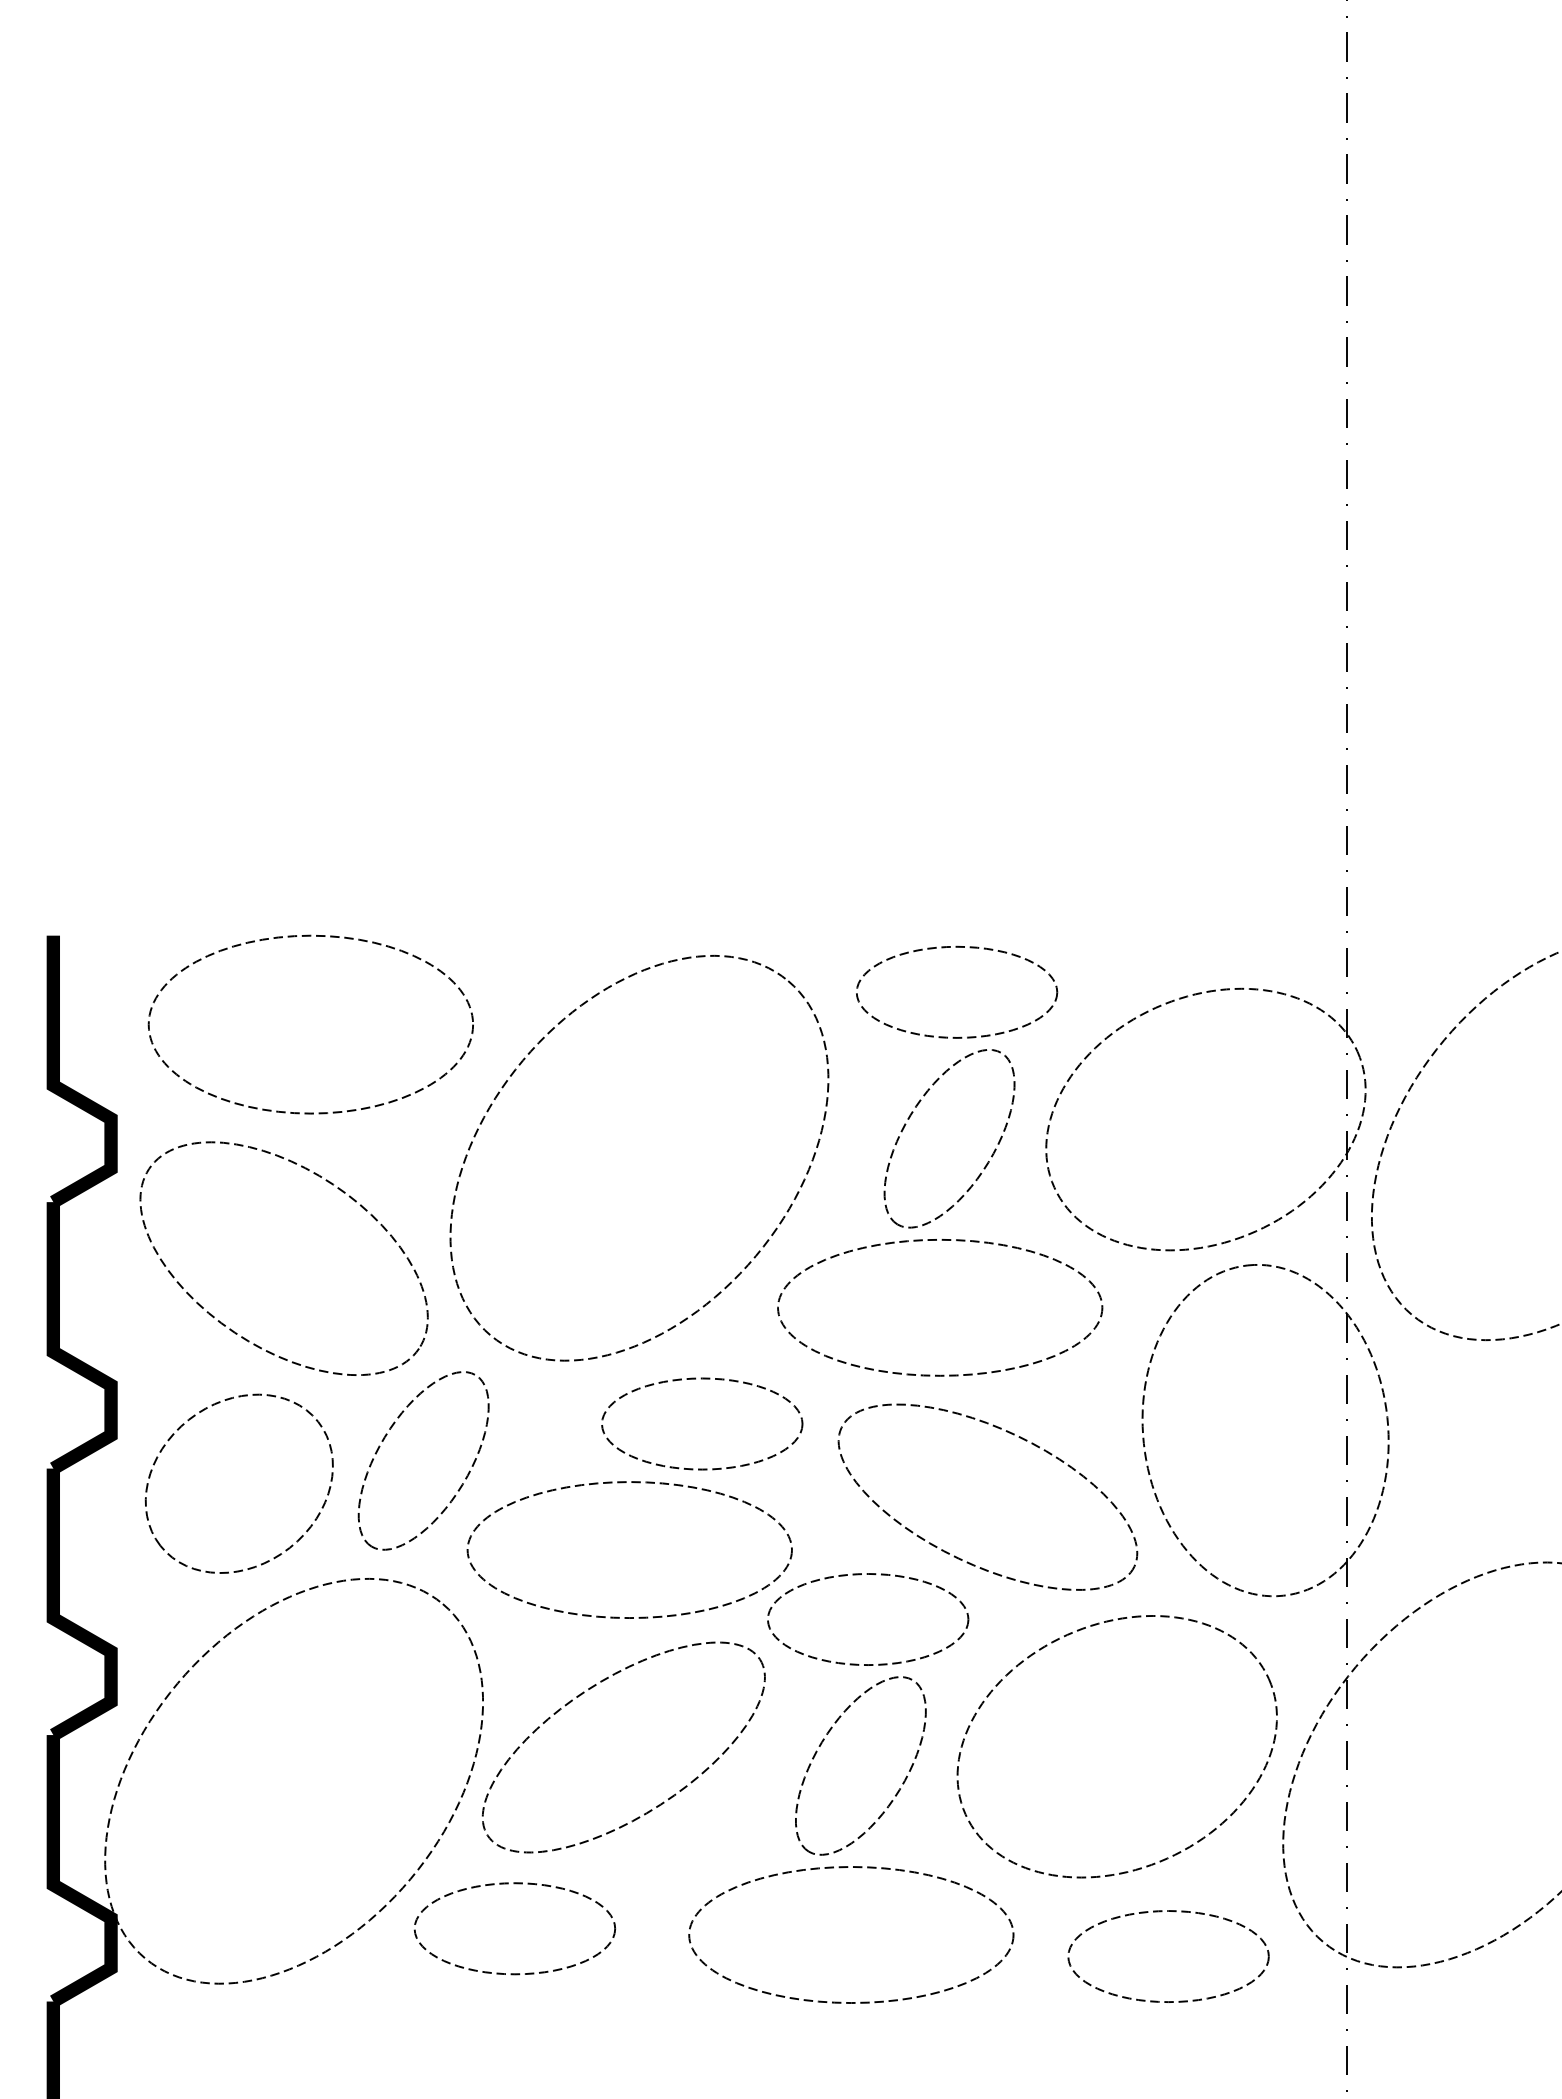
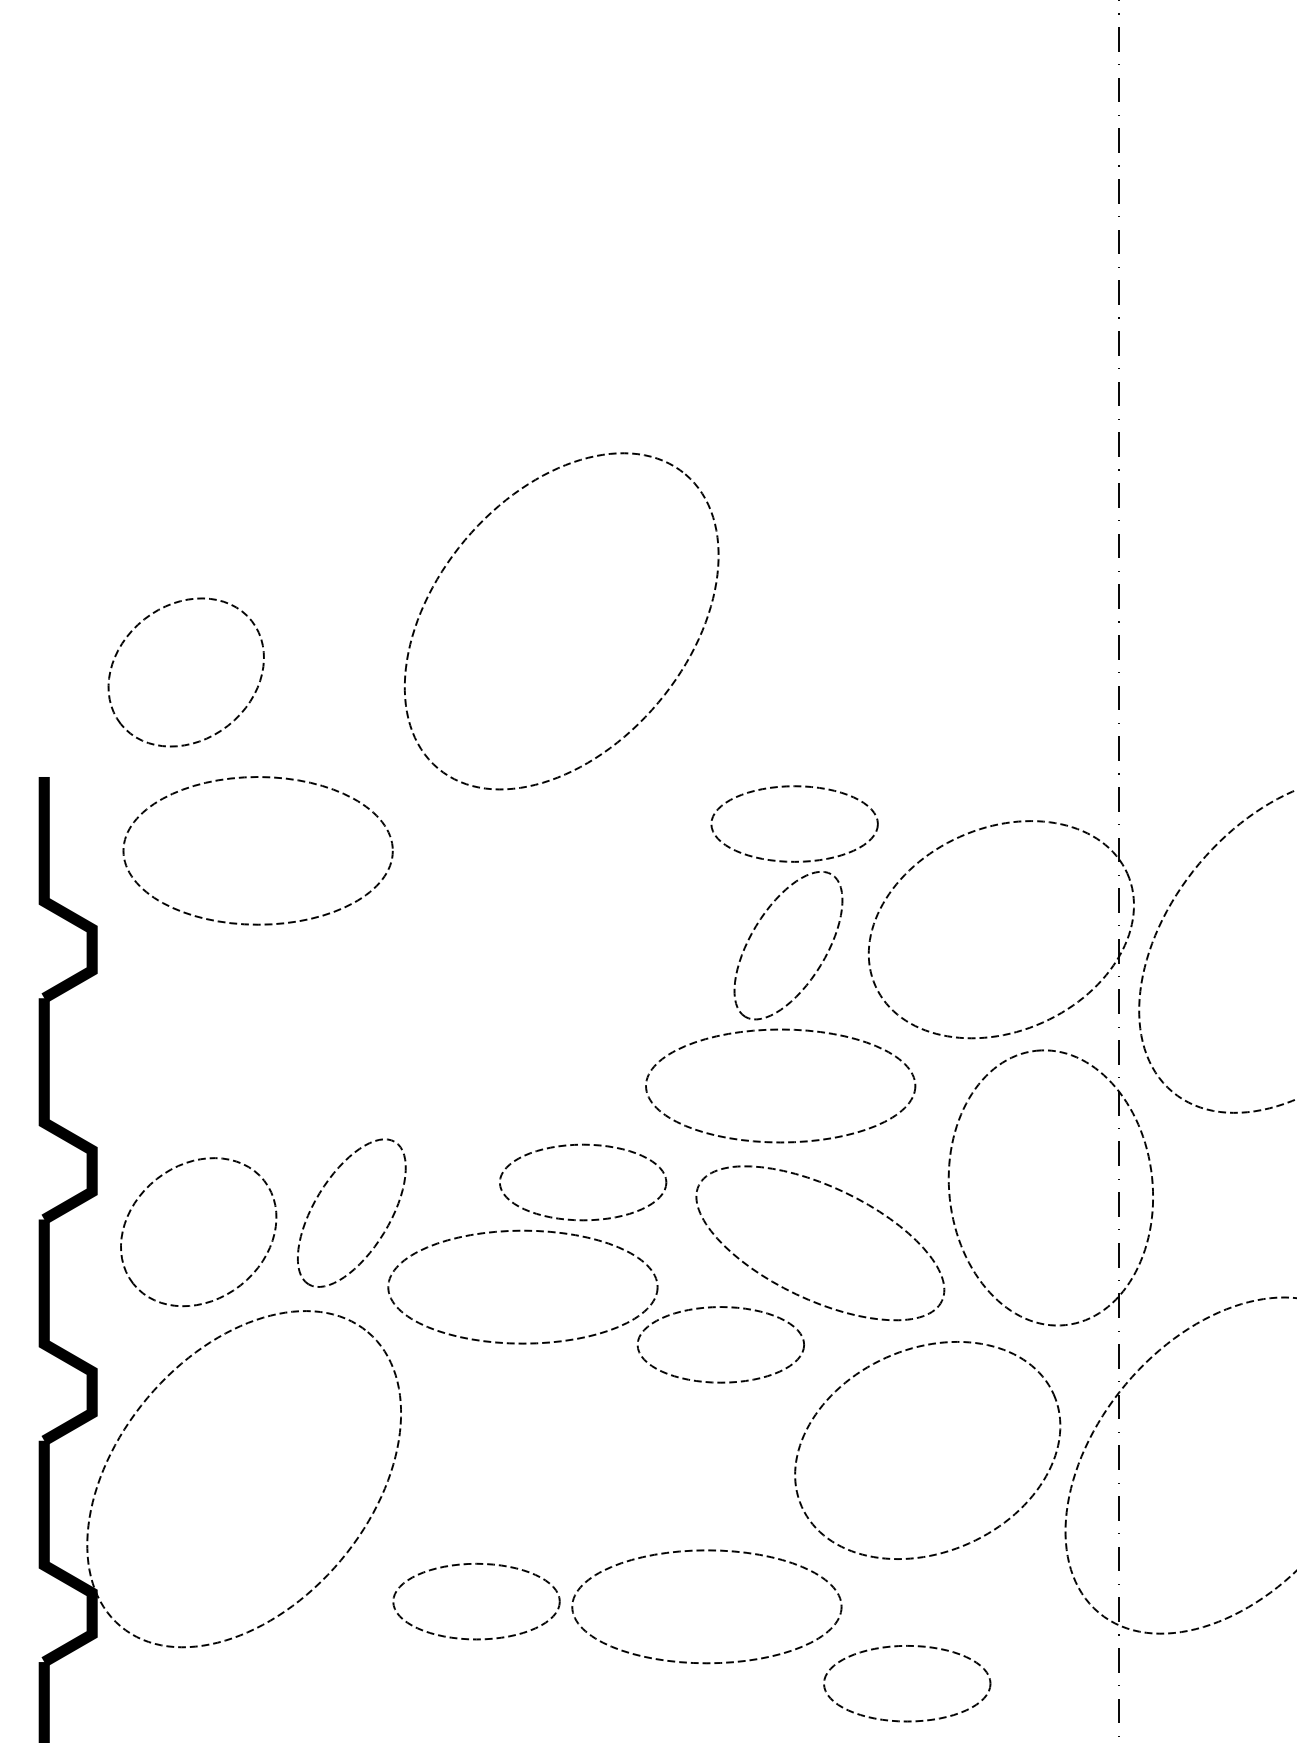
part: (176, 745) -> (146, 619), added
part: (525, 1059) -> (467, 539), moved
part: (232, 1329) -> (193, 1104), removed
part: (584, 1693) -> (485, 1406), removed
part: (824, 1740) -> (684, 1445), removed
part: (514, 1884) -> (476, 1564), moved
part: (1161, 1912) -> (901, 1647), moved

